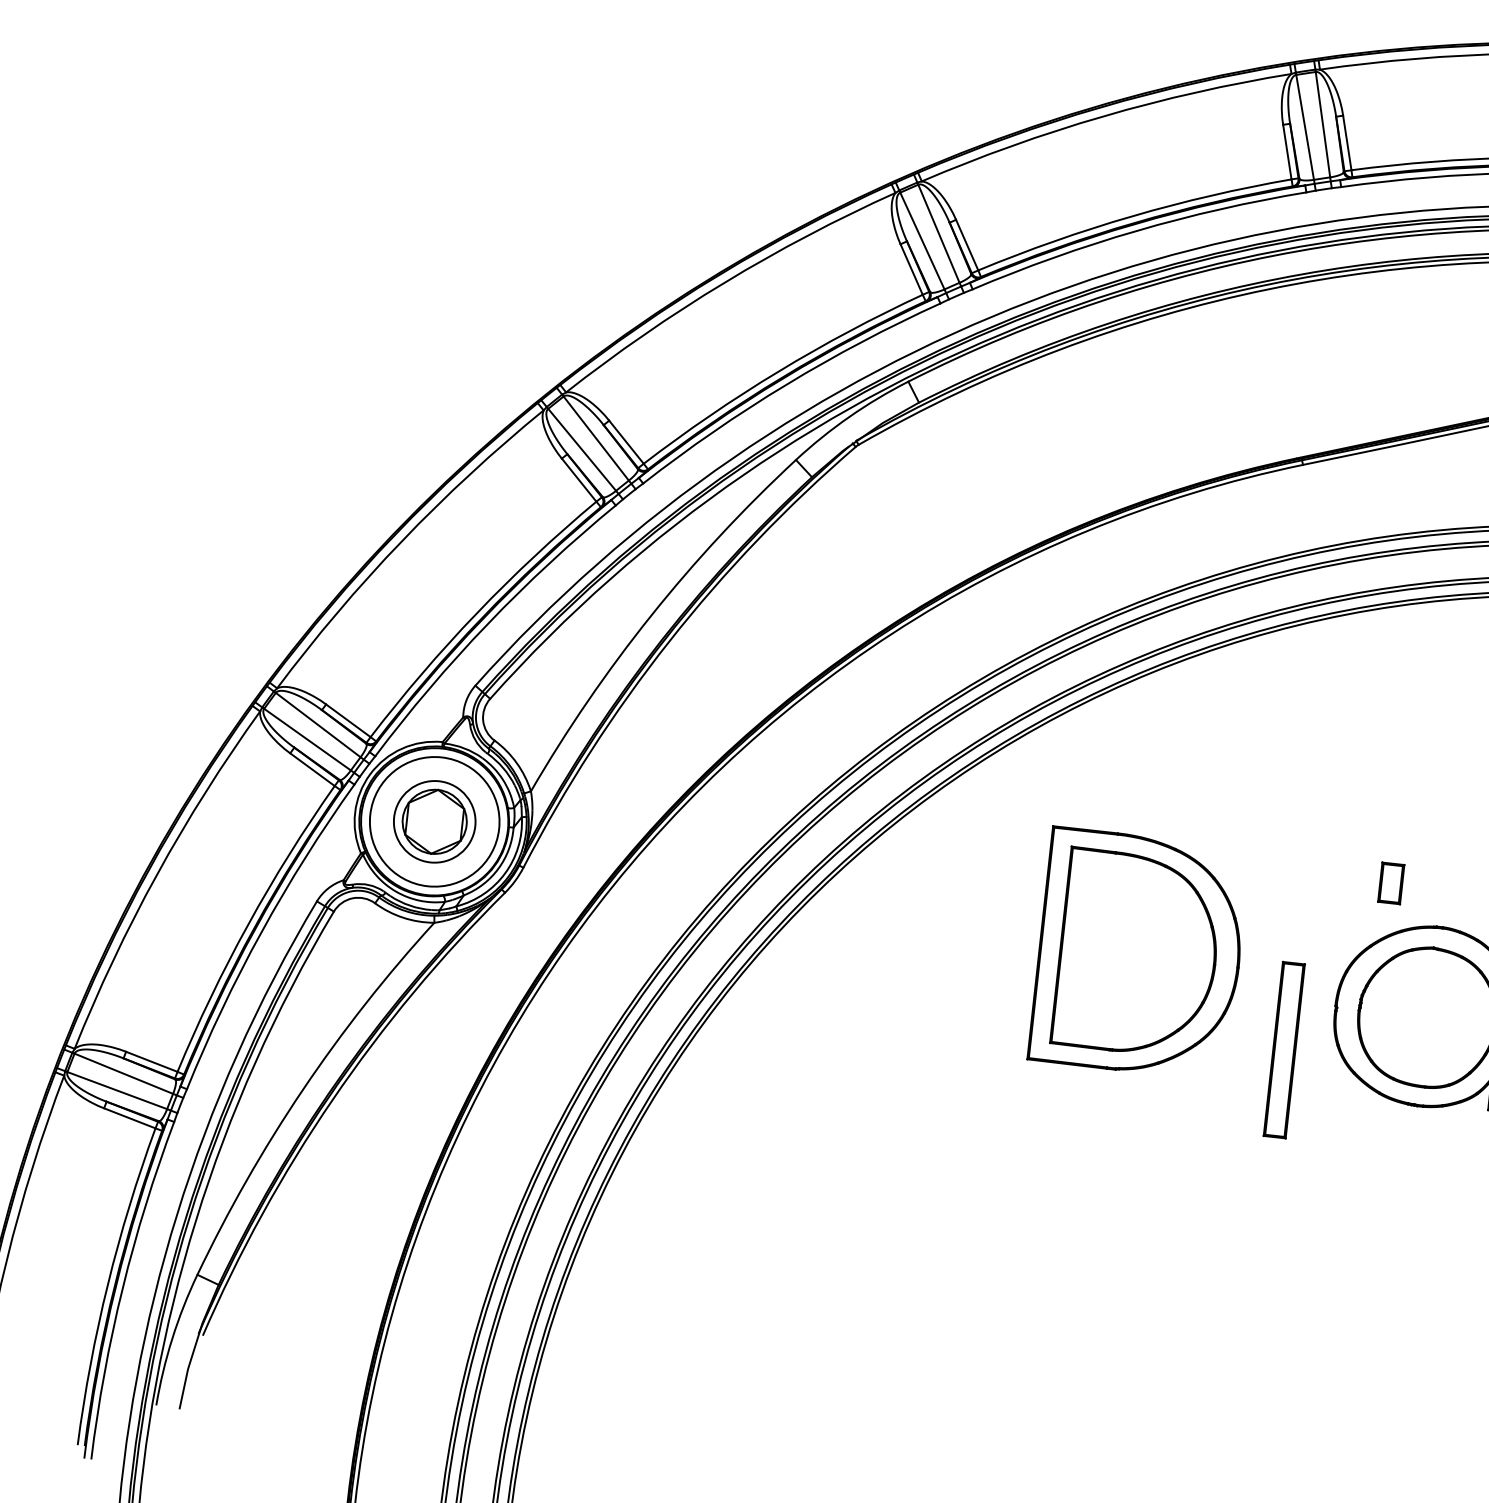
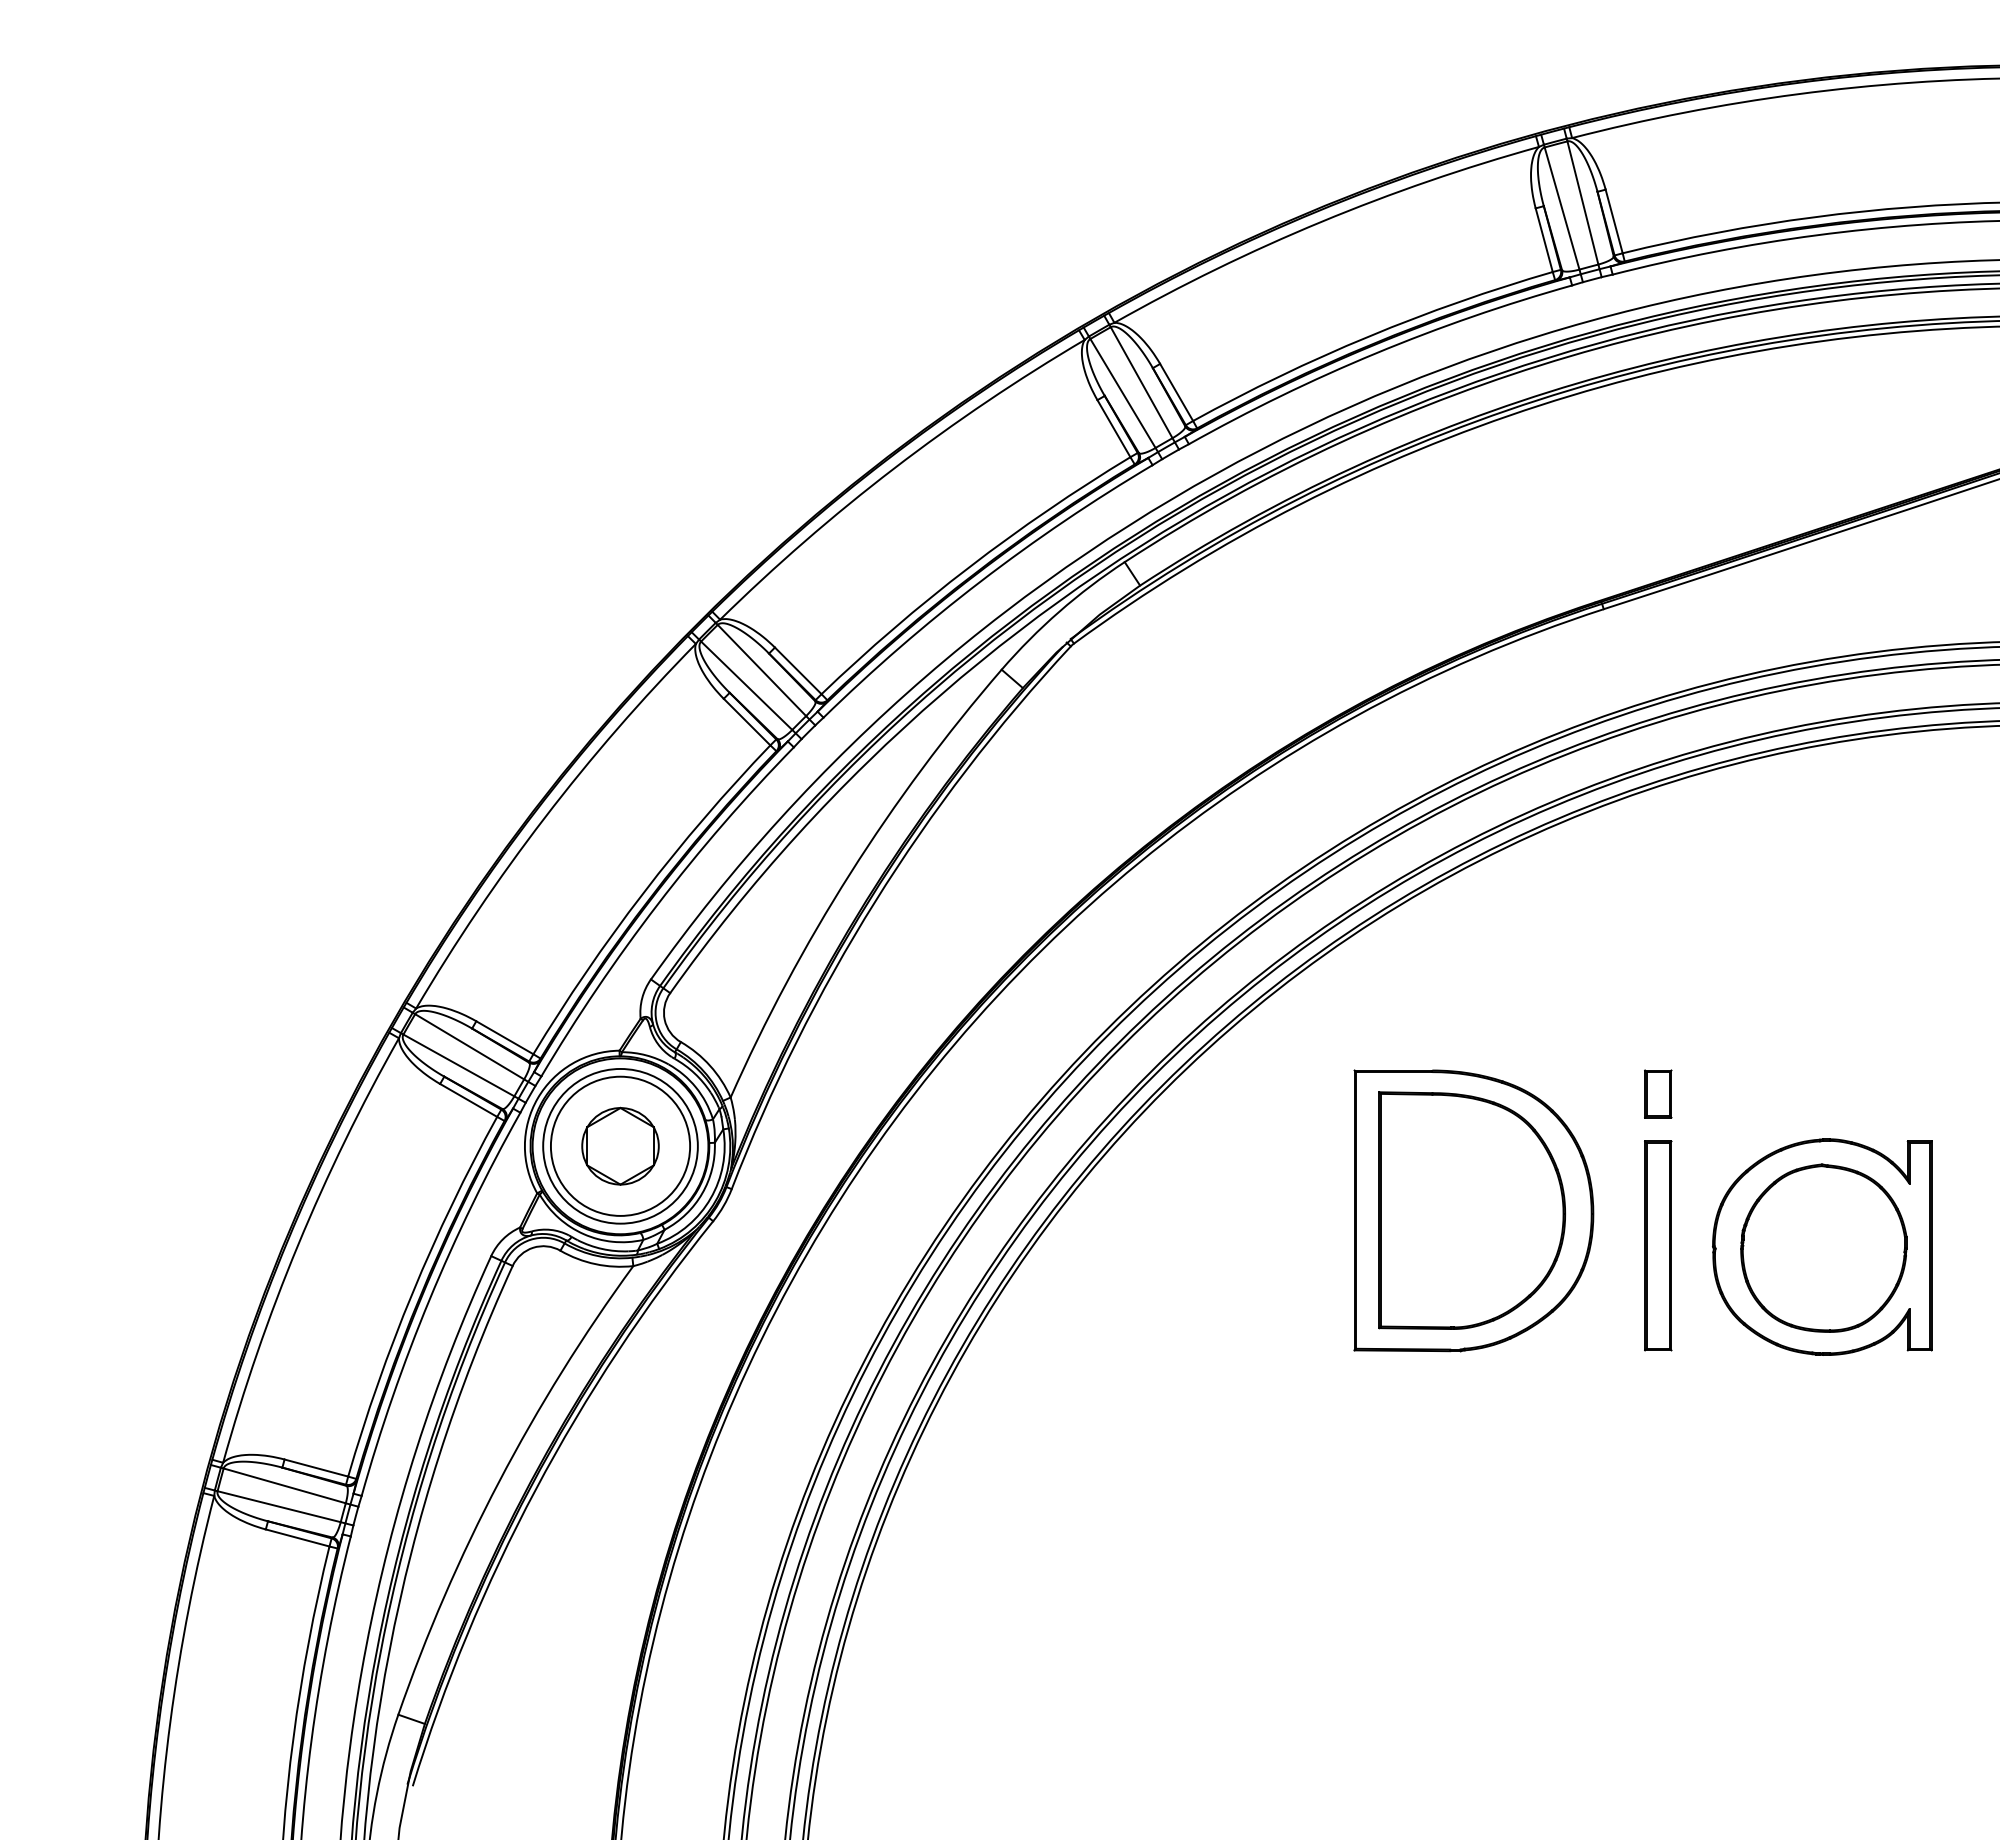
circle: (434, 821) -> (620, 1145), size x1.43
part: (1391, 882) -> (1658, 1093), moved
part: (1284, 1049) -> (1658, 1245), moved

